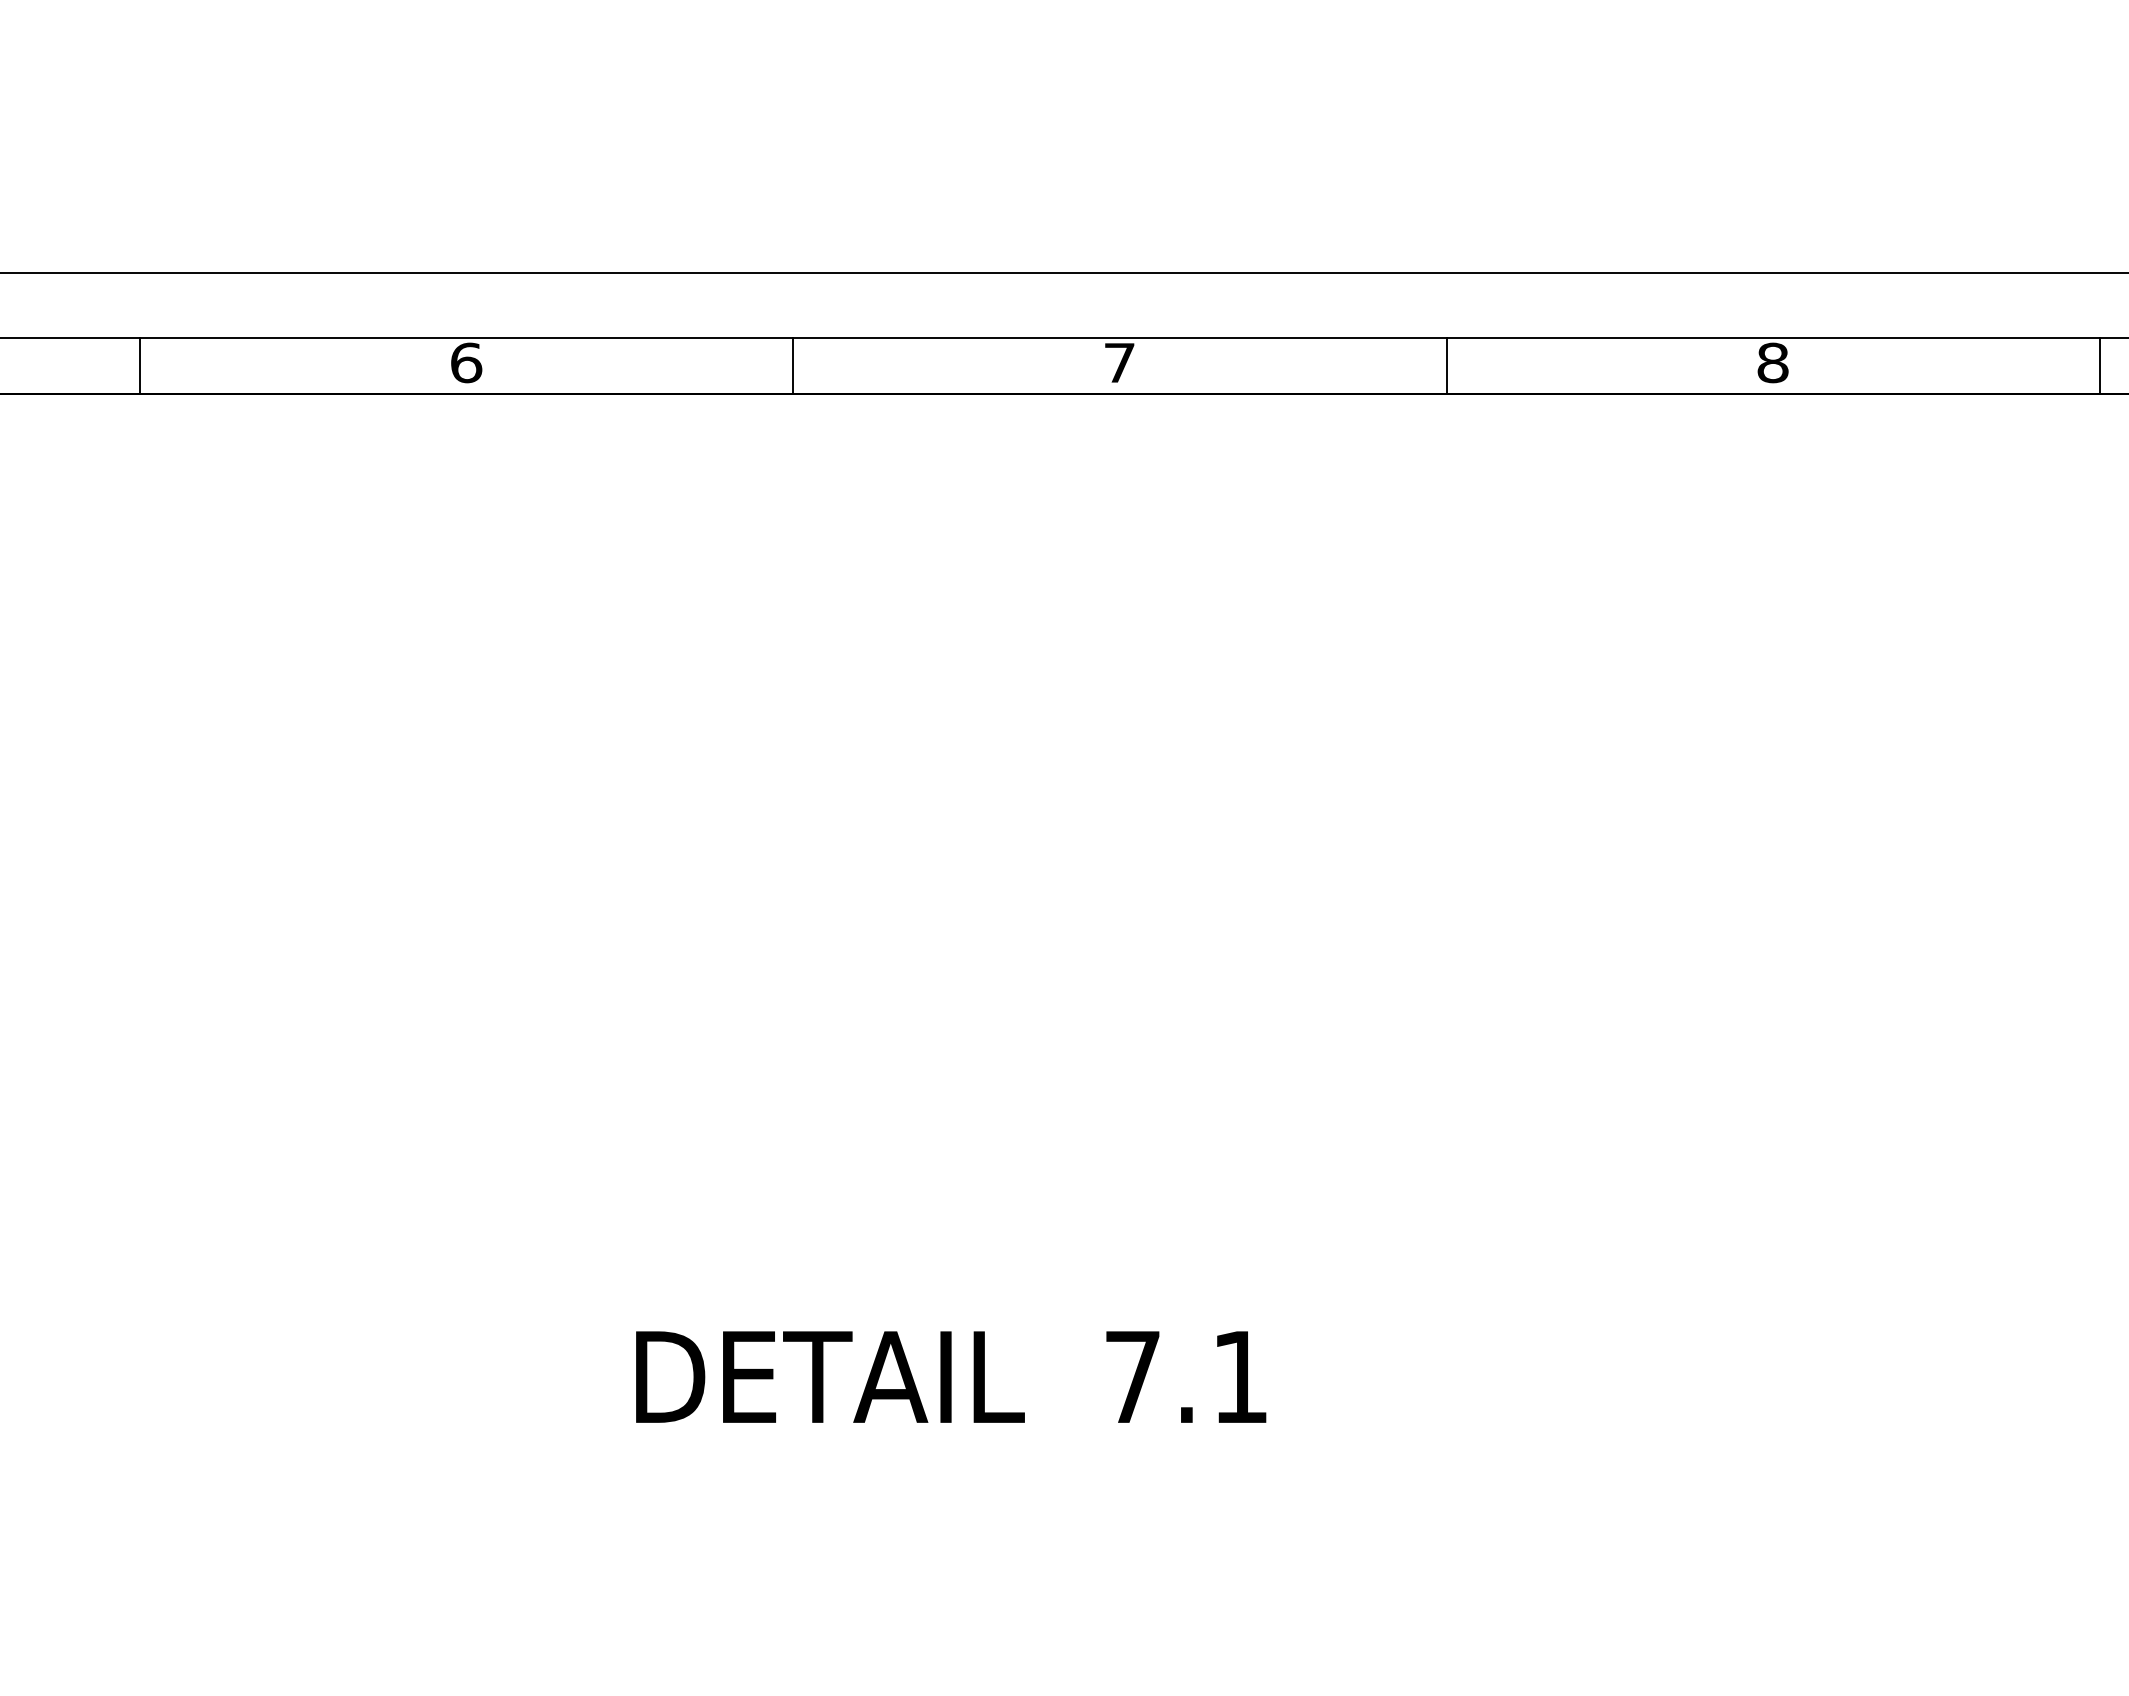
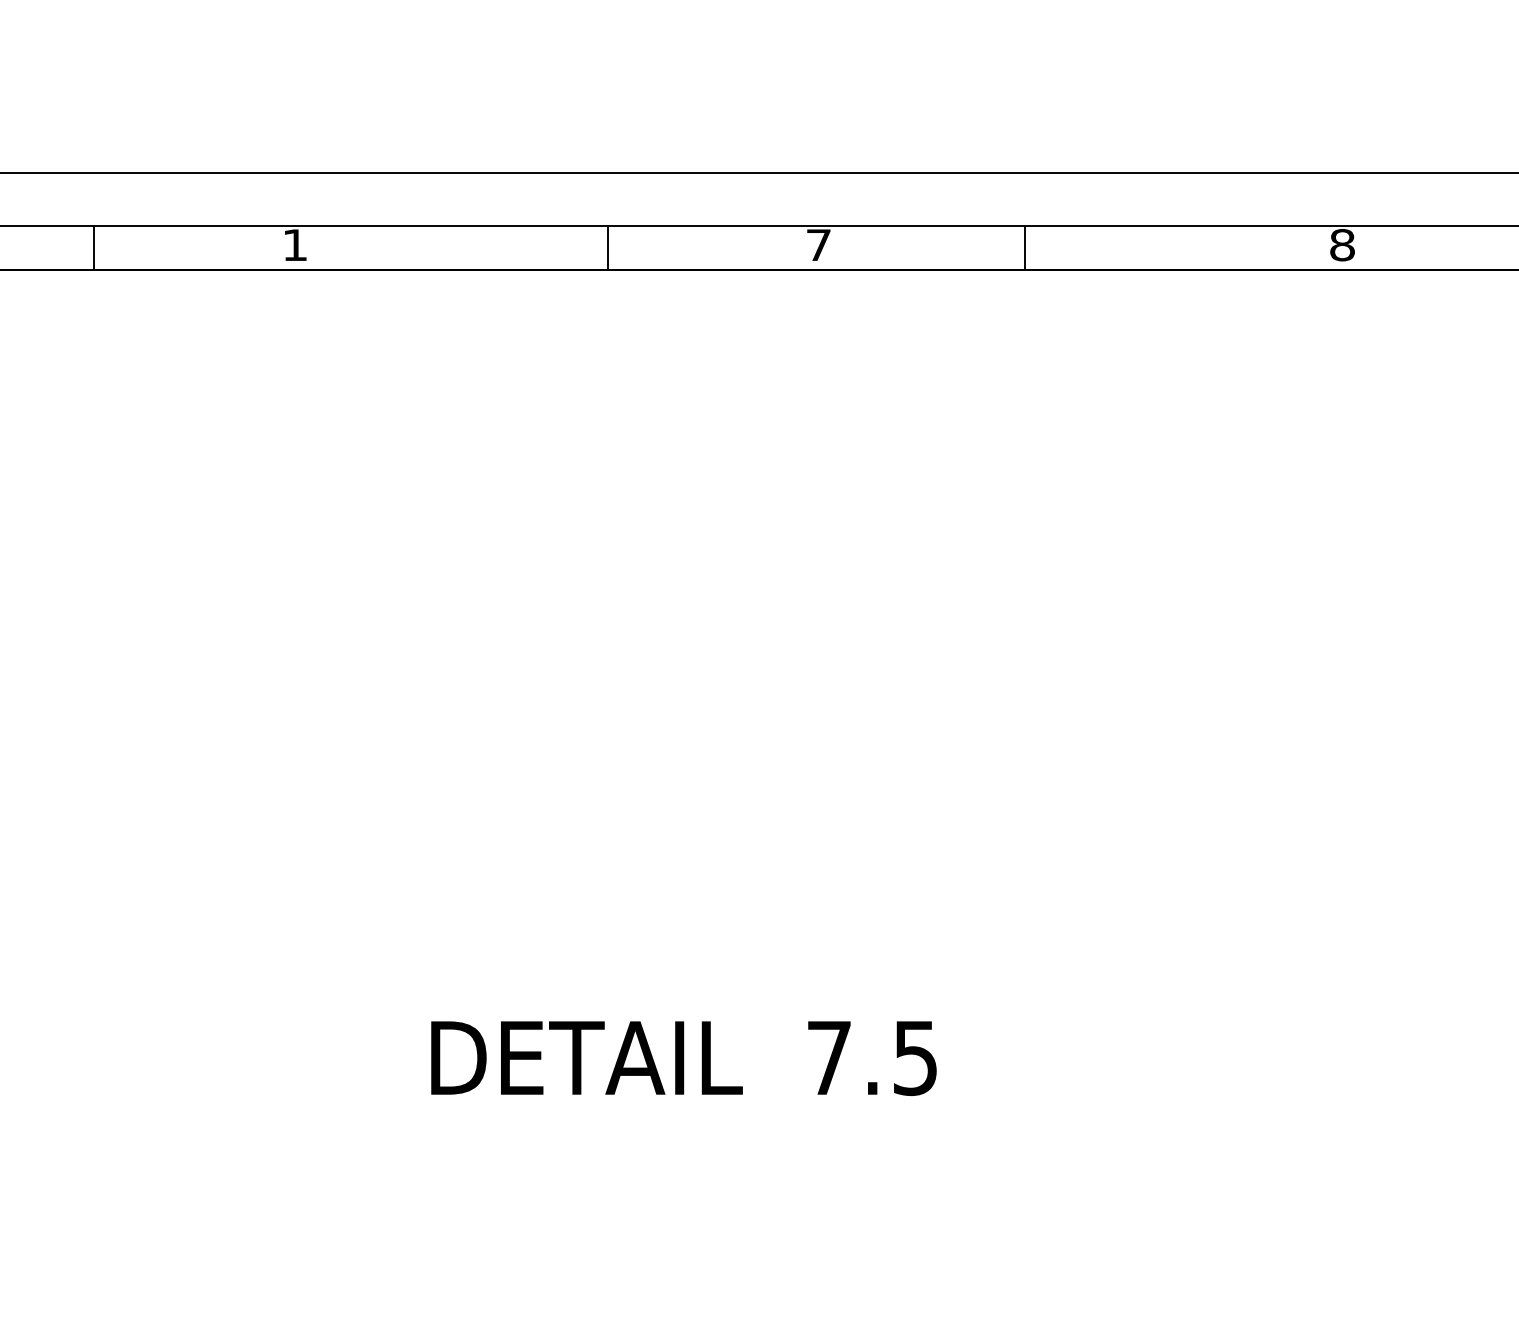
text: (466, 362) -> (295, 244), 6 -> 1
line: (139, 366) -> (94, 248), moved
line: (793, 366) -> (607, 248), moved
line: (1446, 366) -> (1024, 248), moved
text: (1239, 1377) -> (914, 1058), 7.1 -> 7.5

